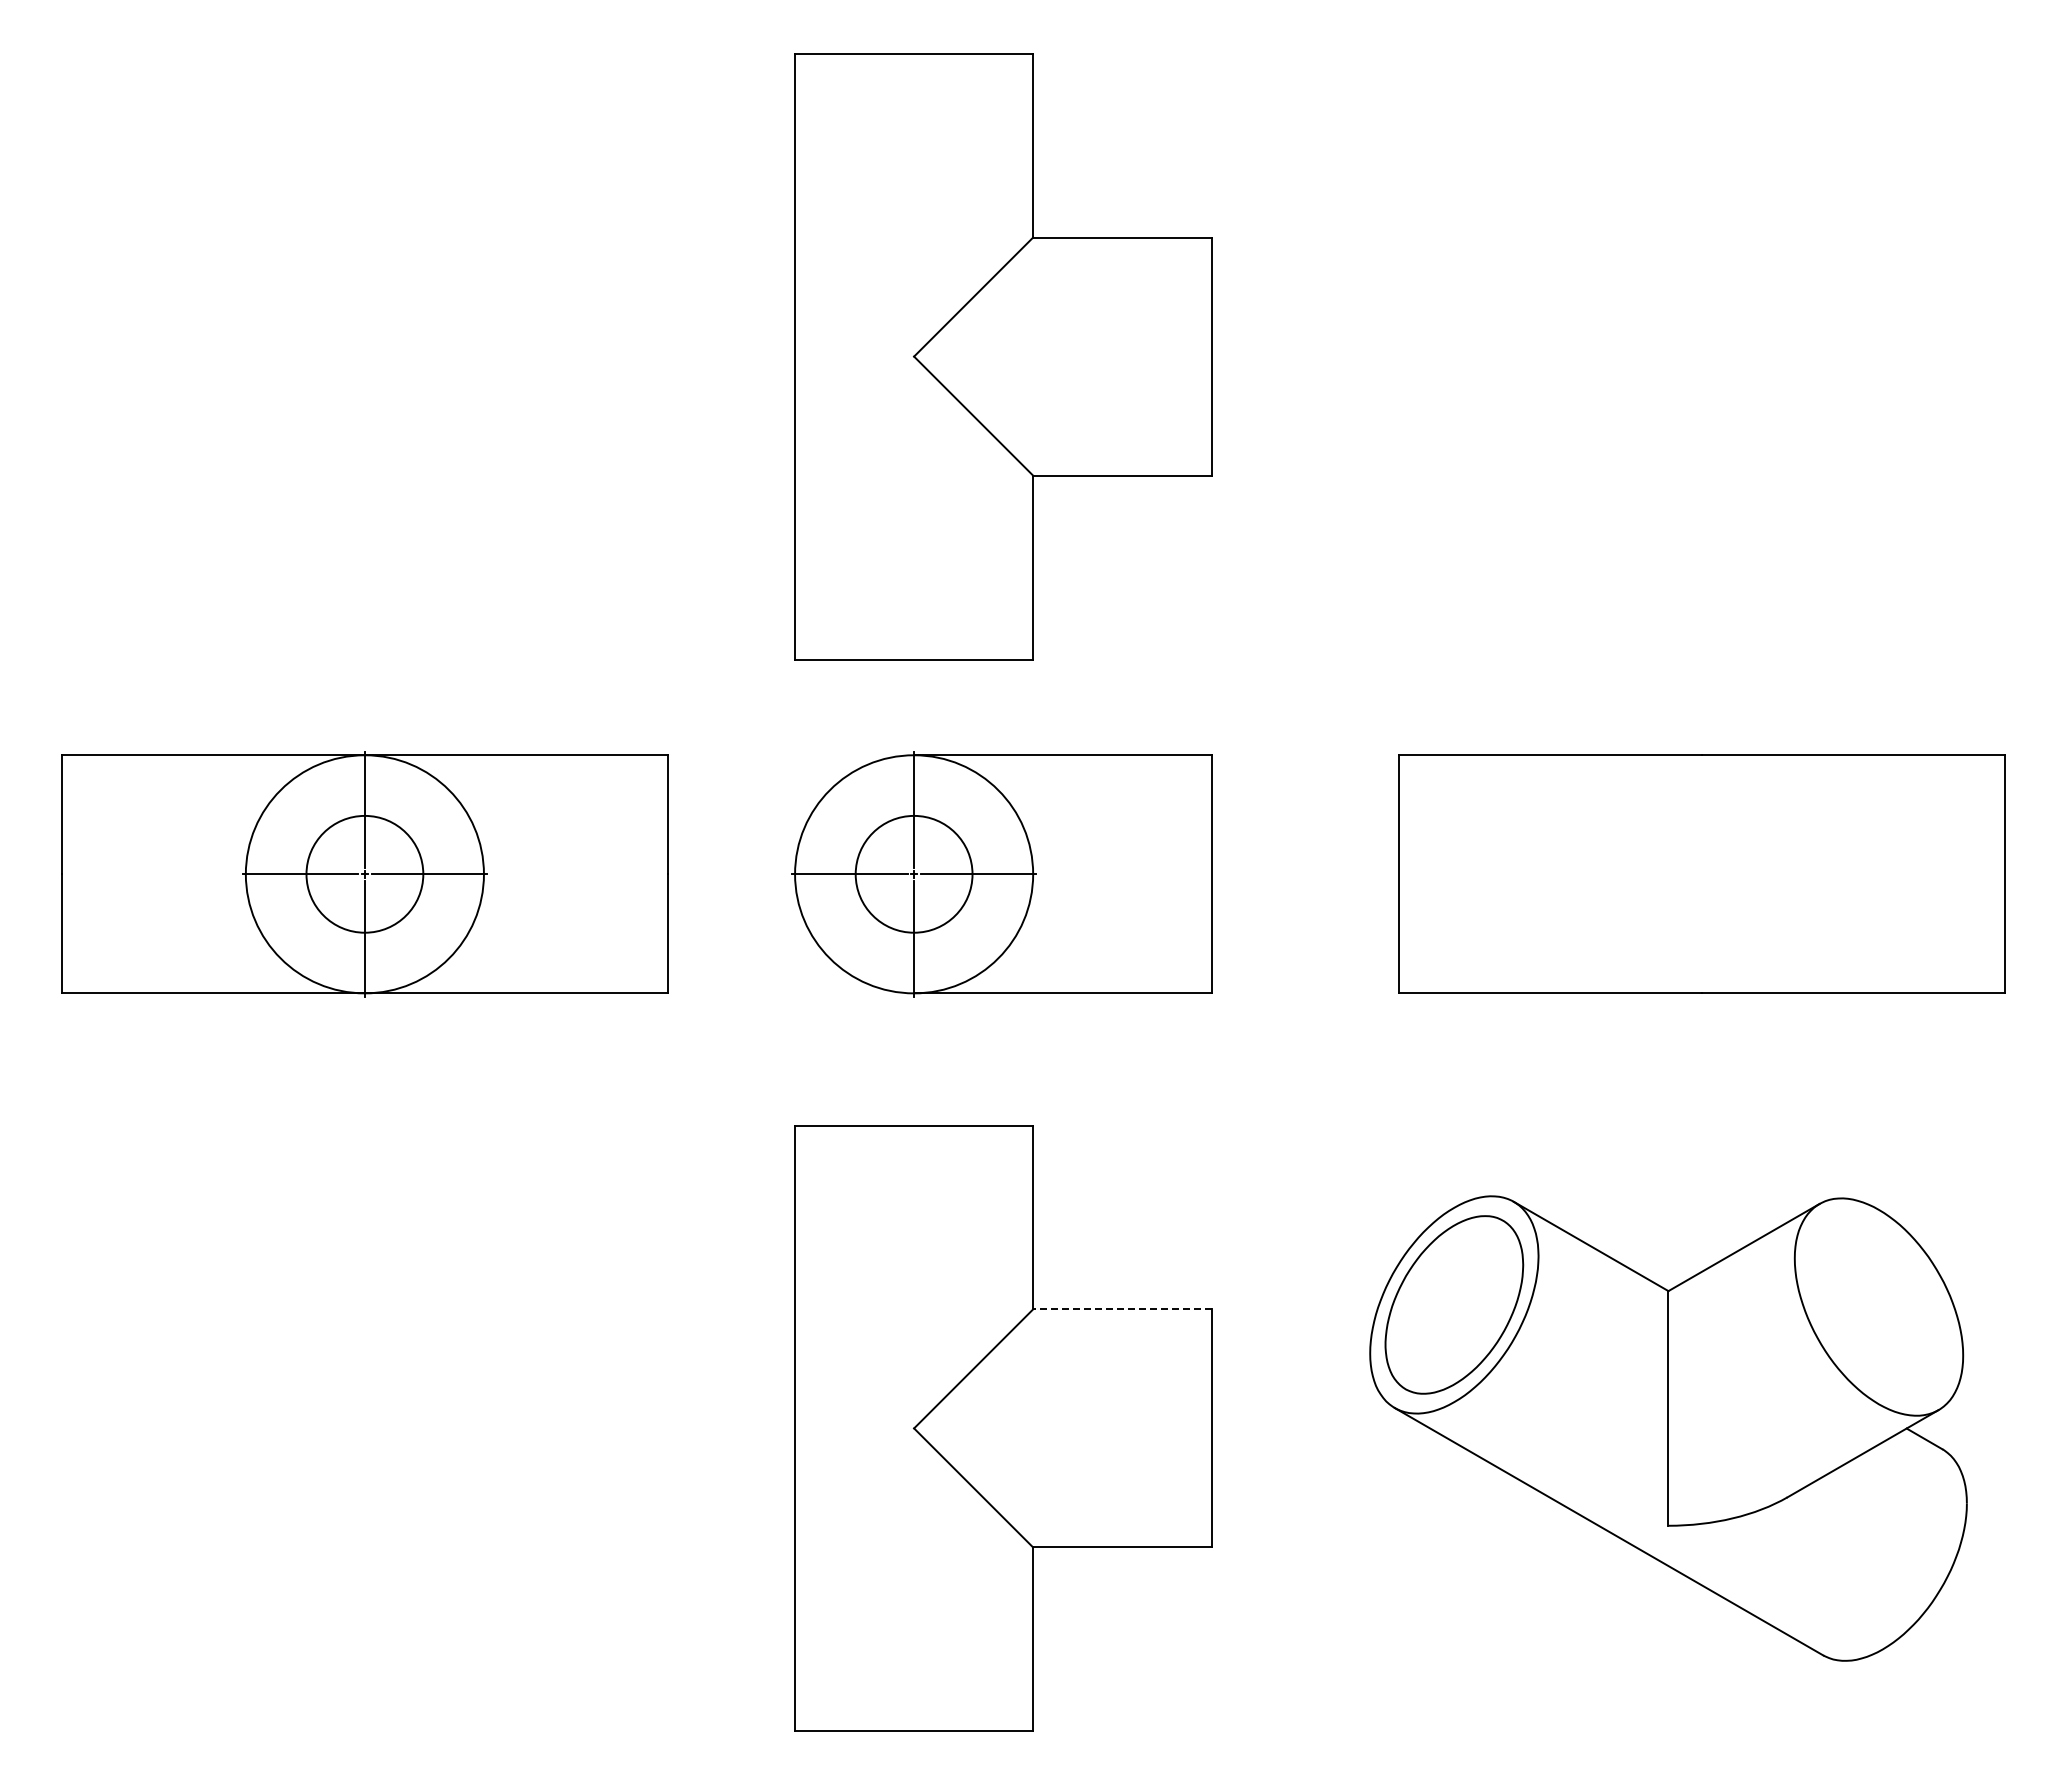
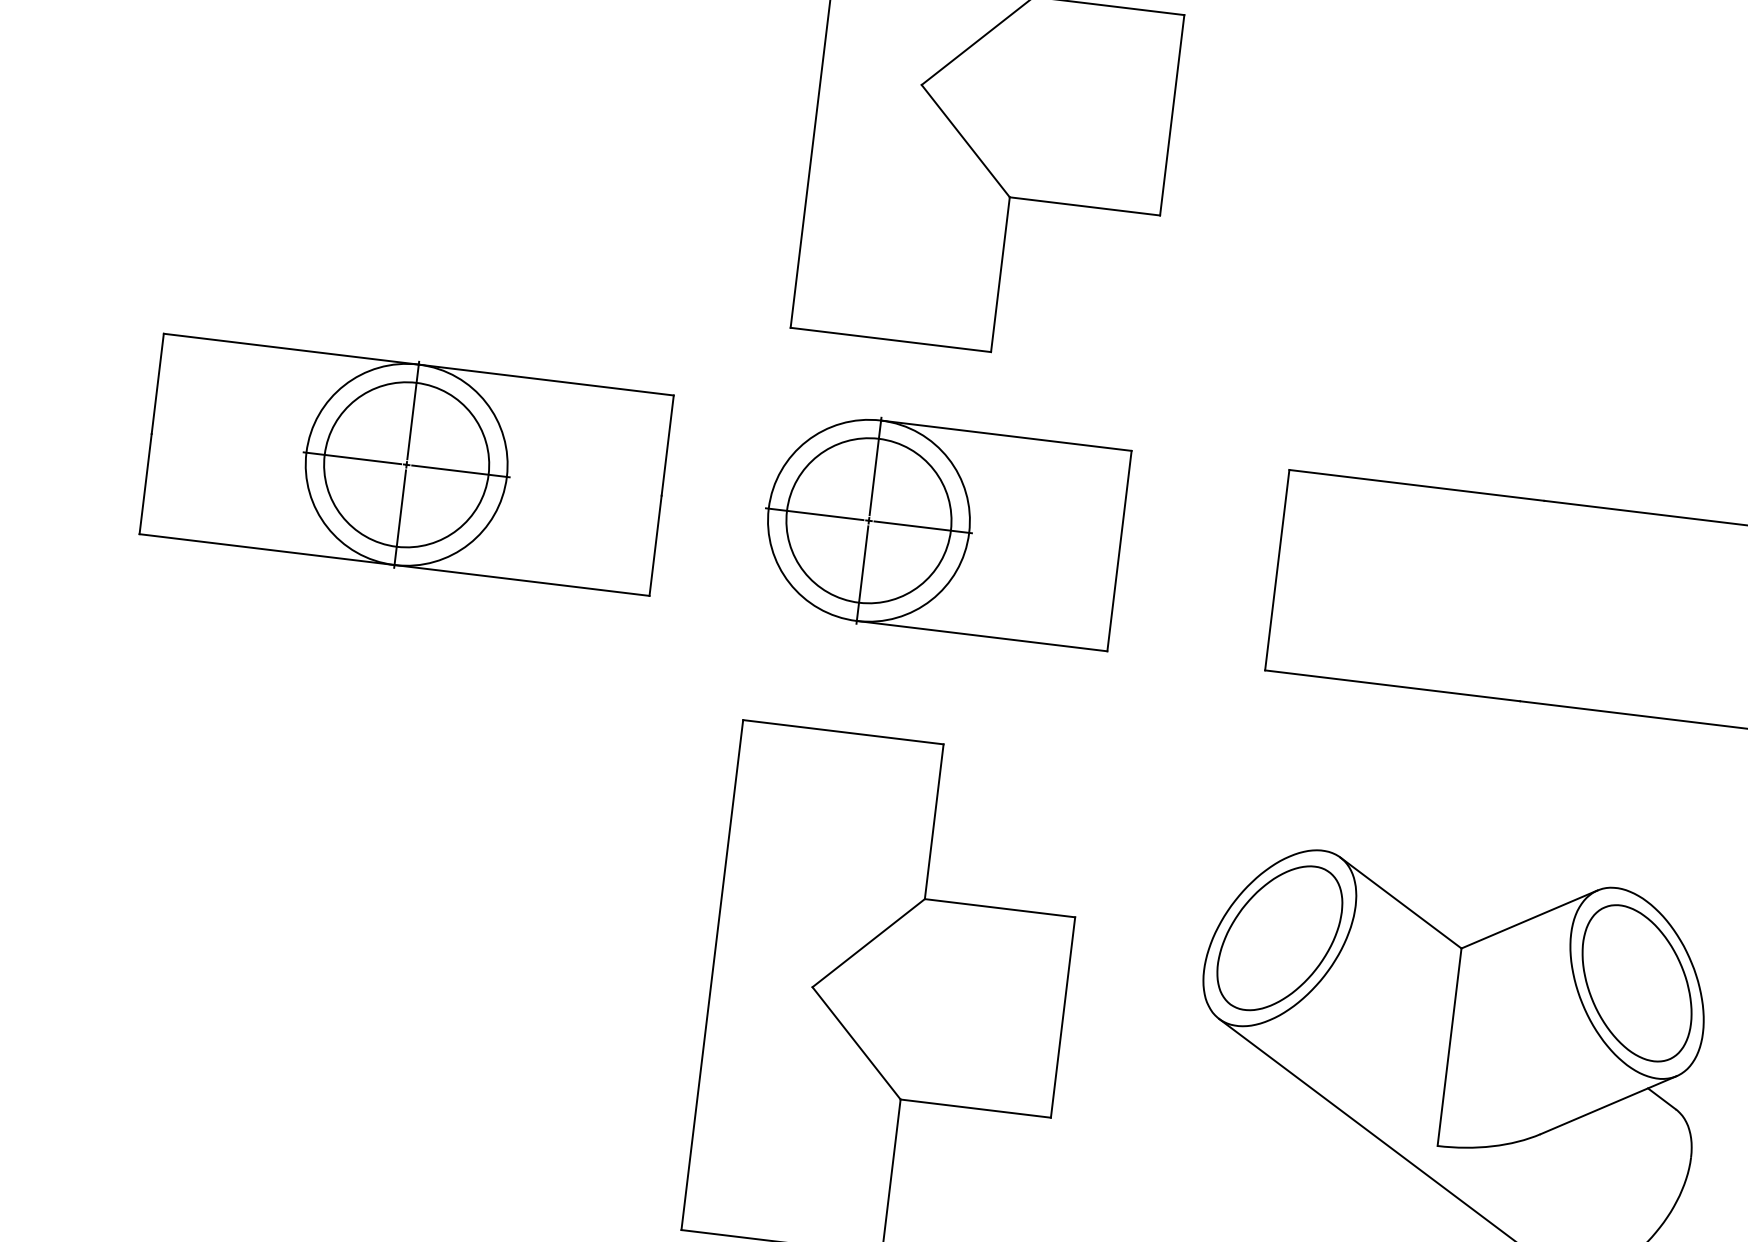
circle: (364, 873) -> (406, 464), size x1.67
circle: (913, 873) -> (868, 520), size x1.67
part: (1878, 1306) -> (1636, 982), added
line: (1121, 1309) -> (999, 908), dashed -> solid

